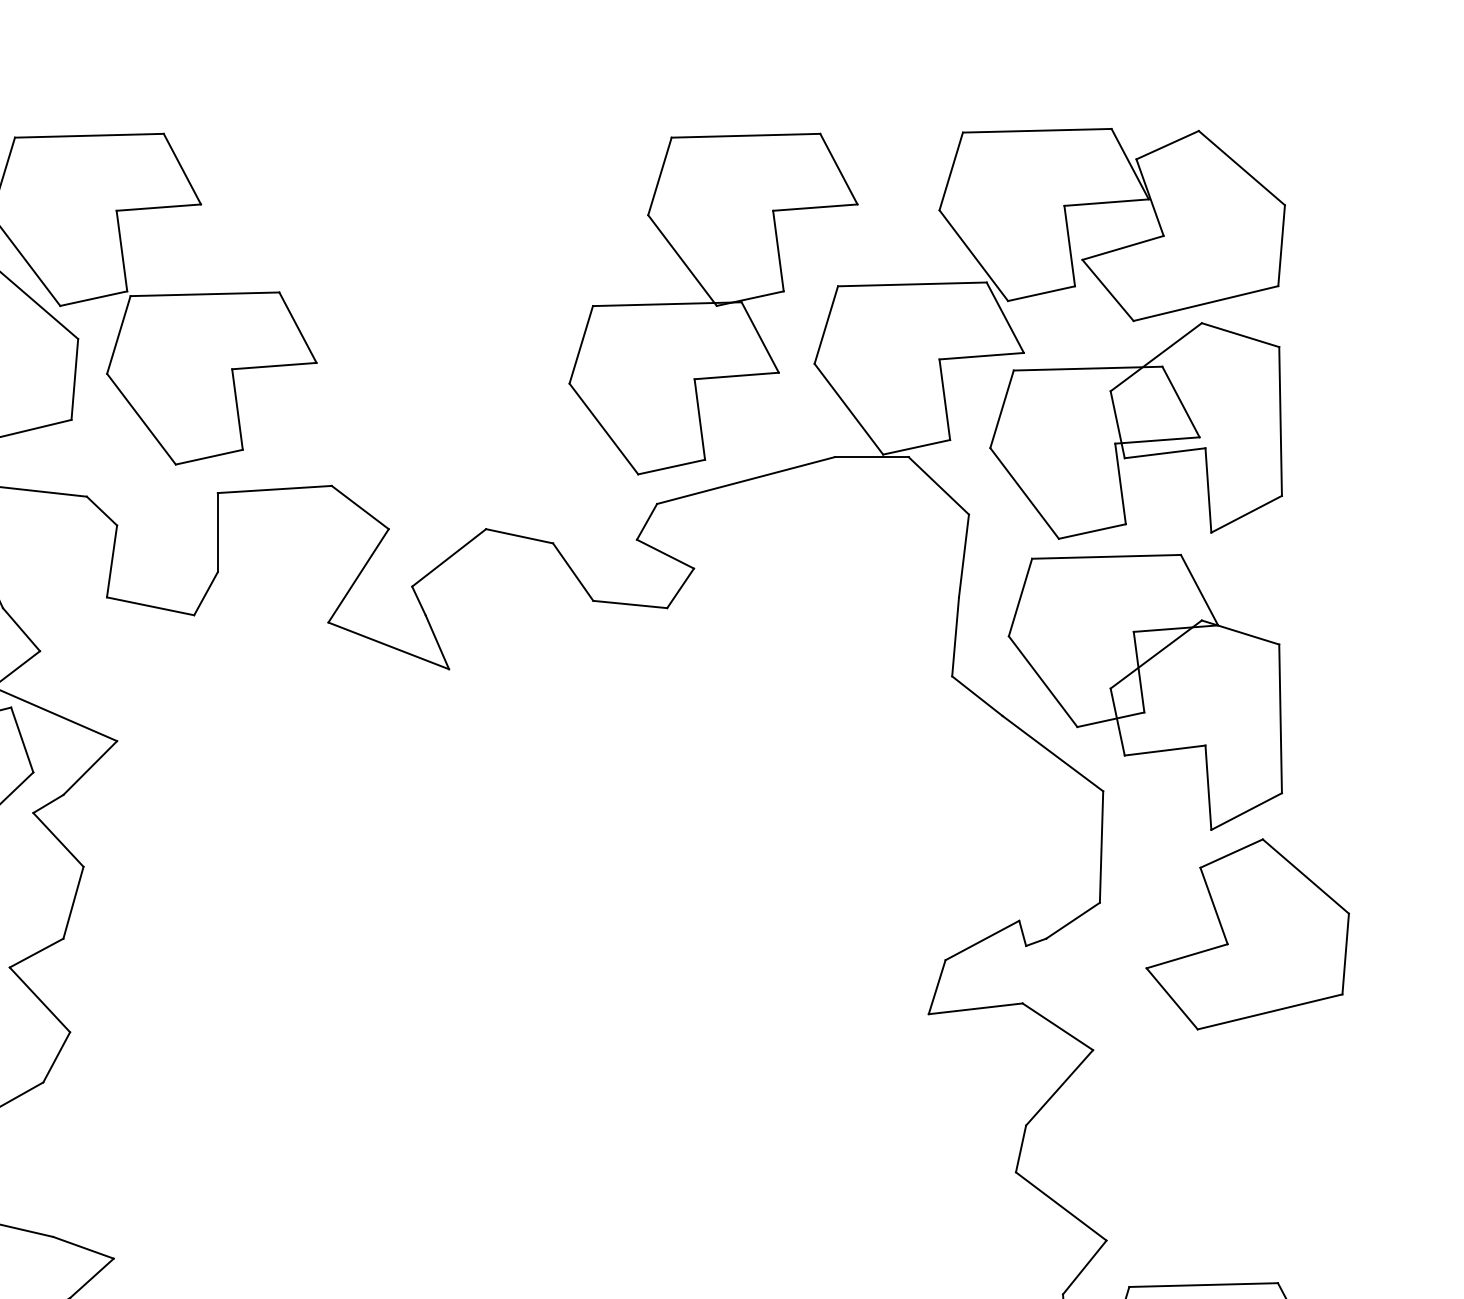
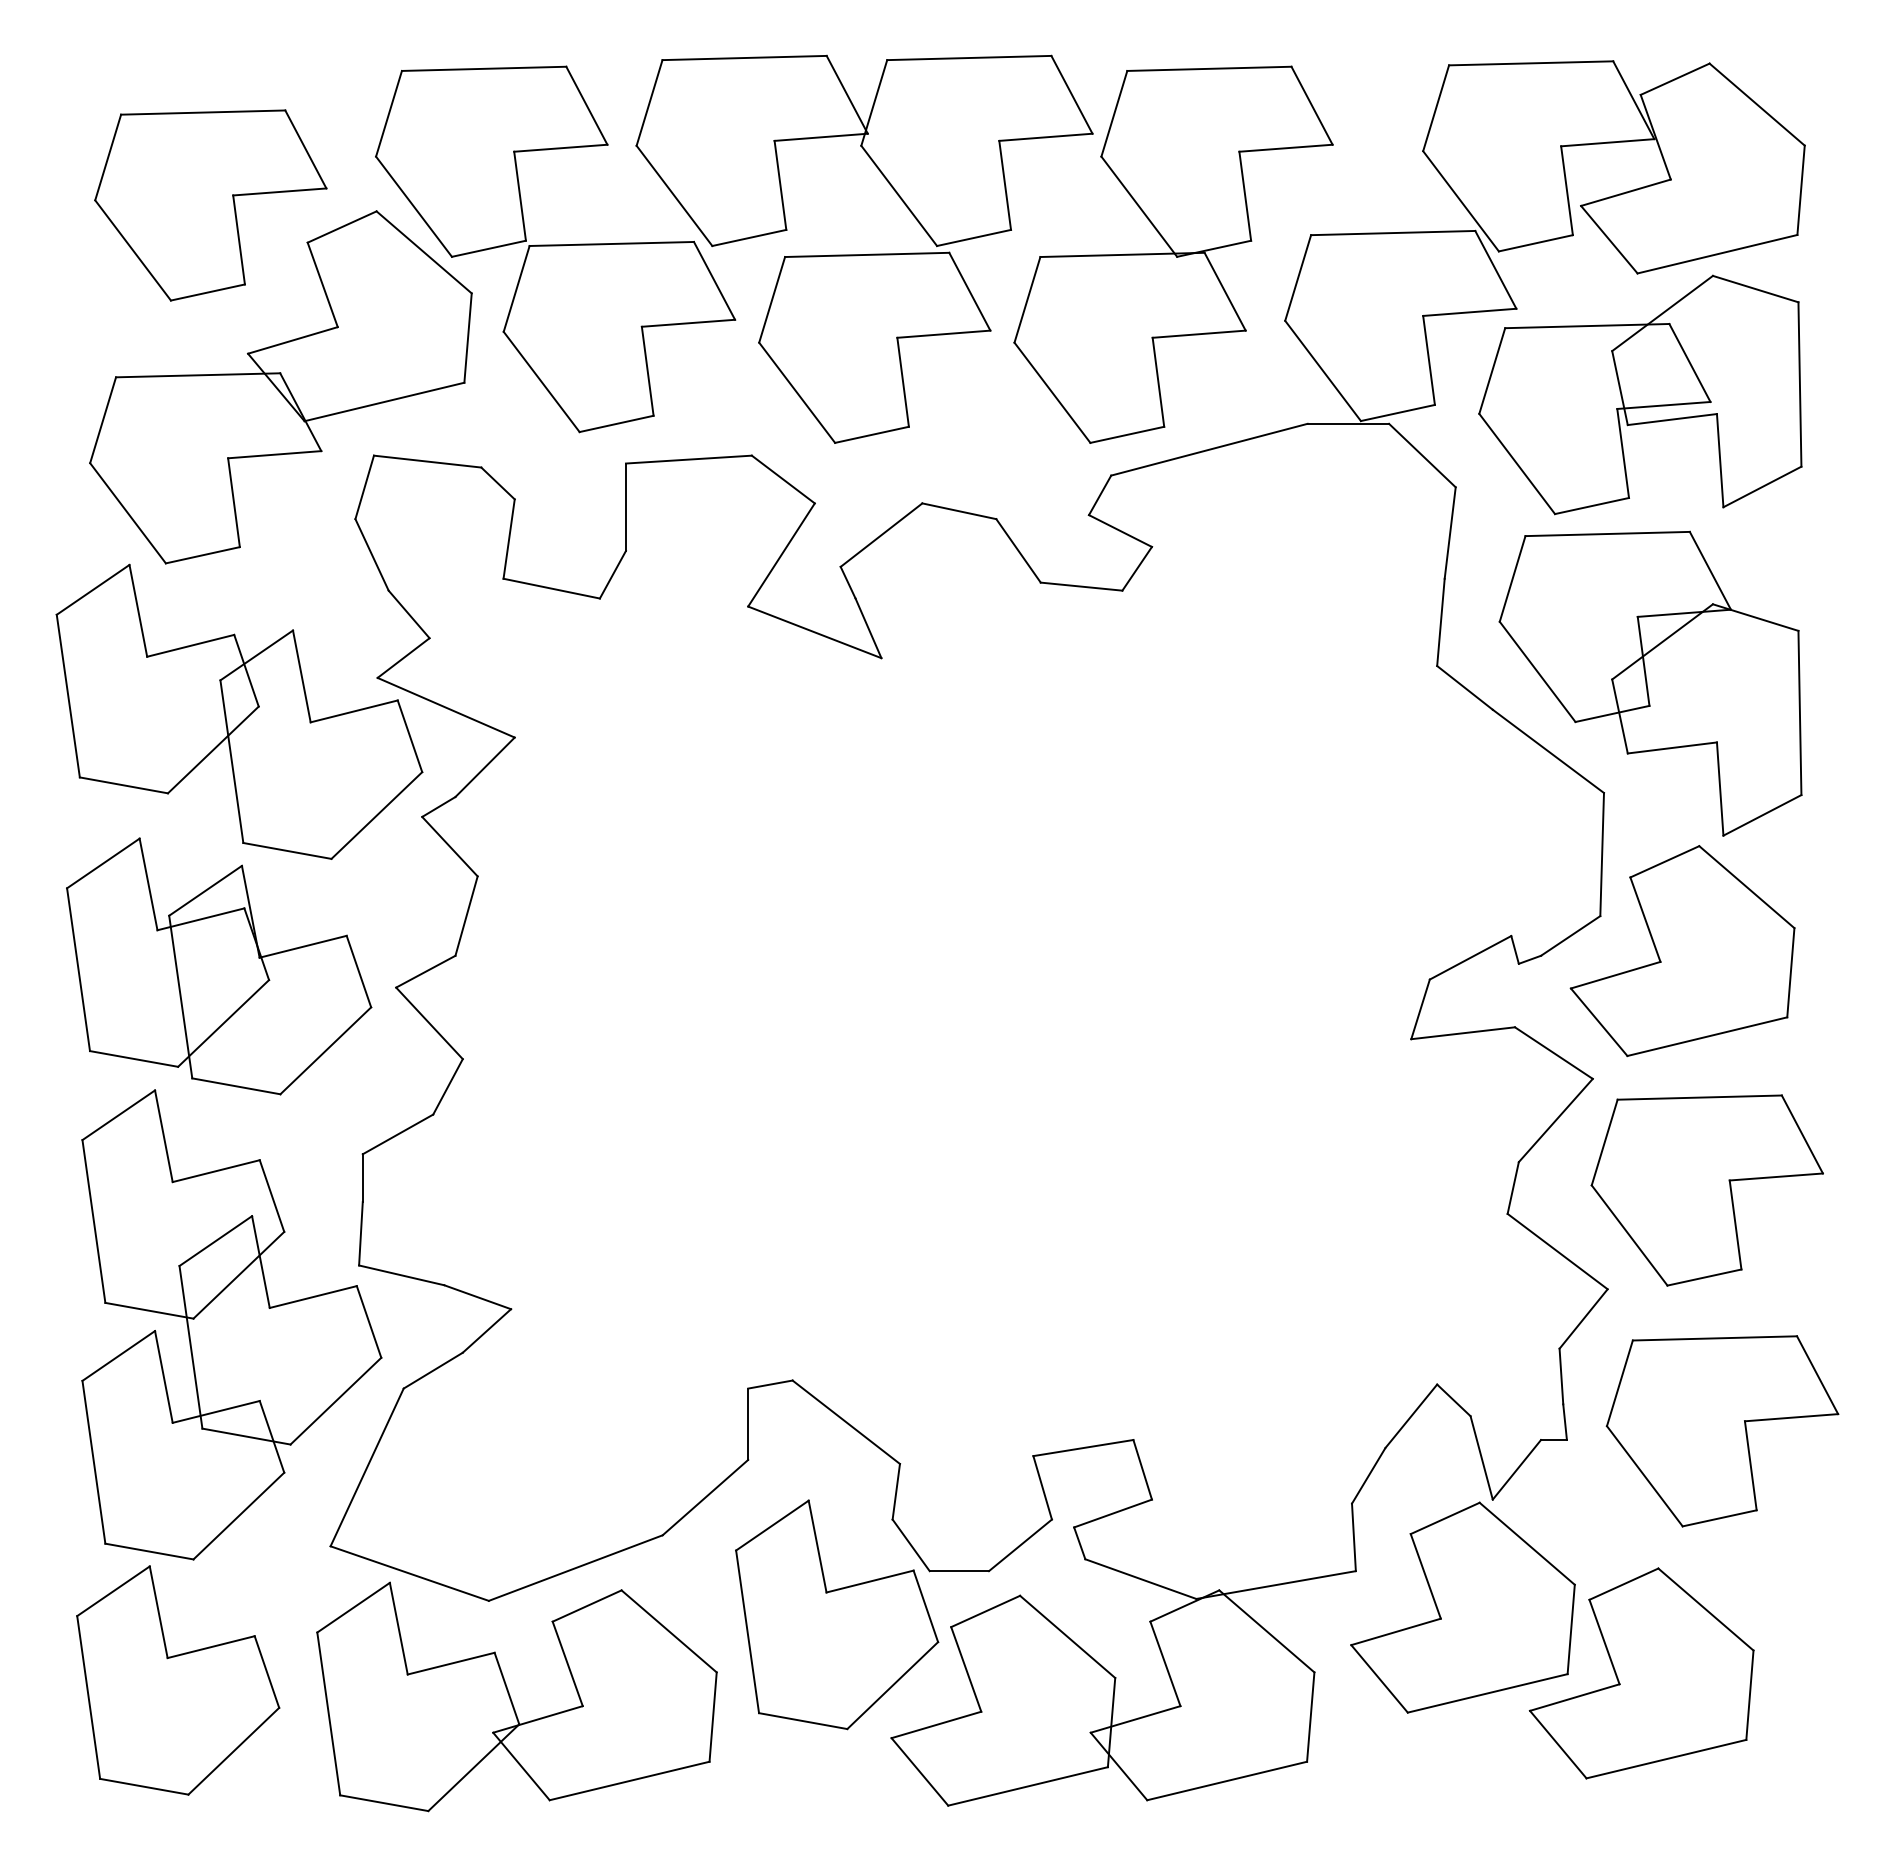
part: (433, 298) -> (864, 248), added
part: (1247, 934) -> (1682, 951), moved
part: (1196, 1151) -> (1706, 1190), added

